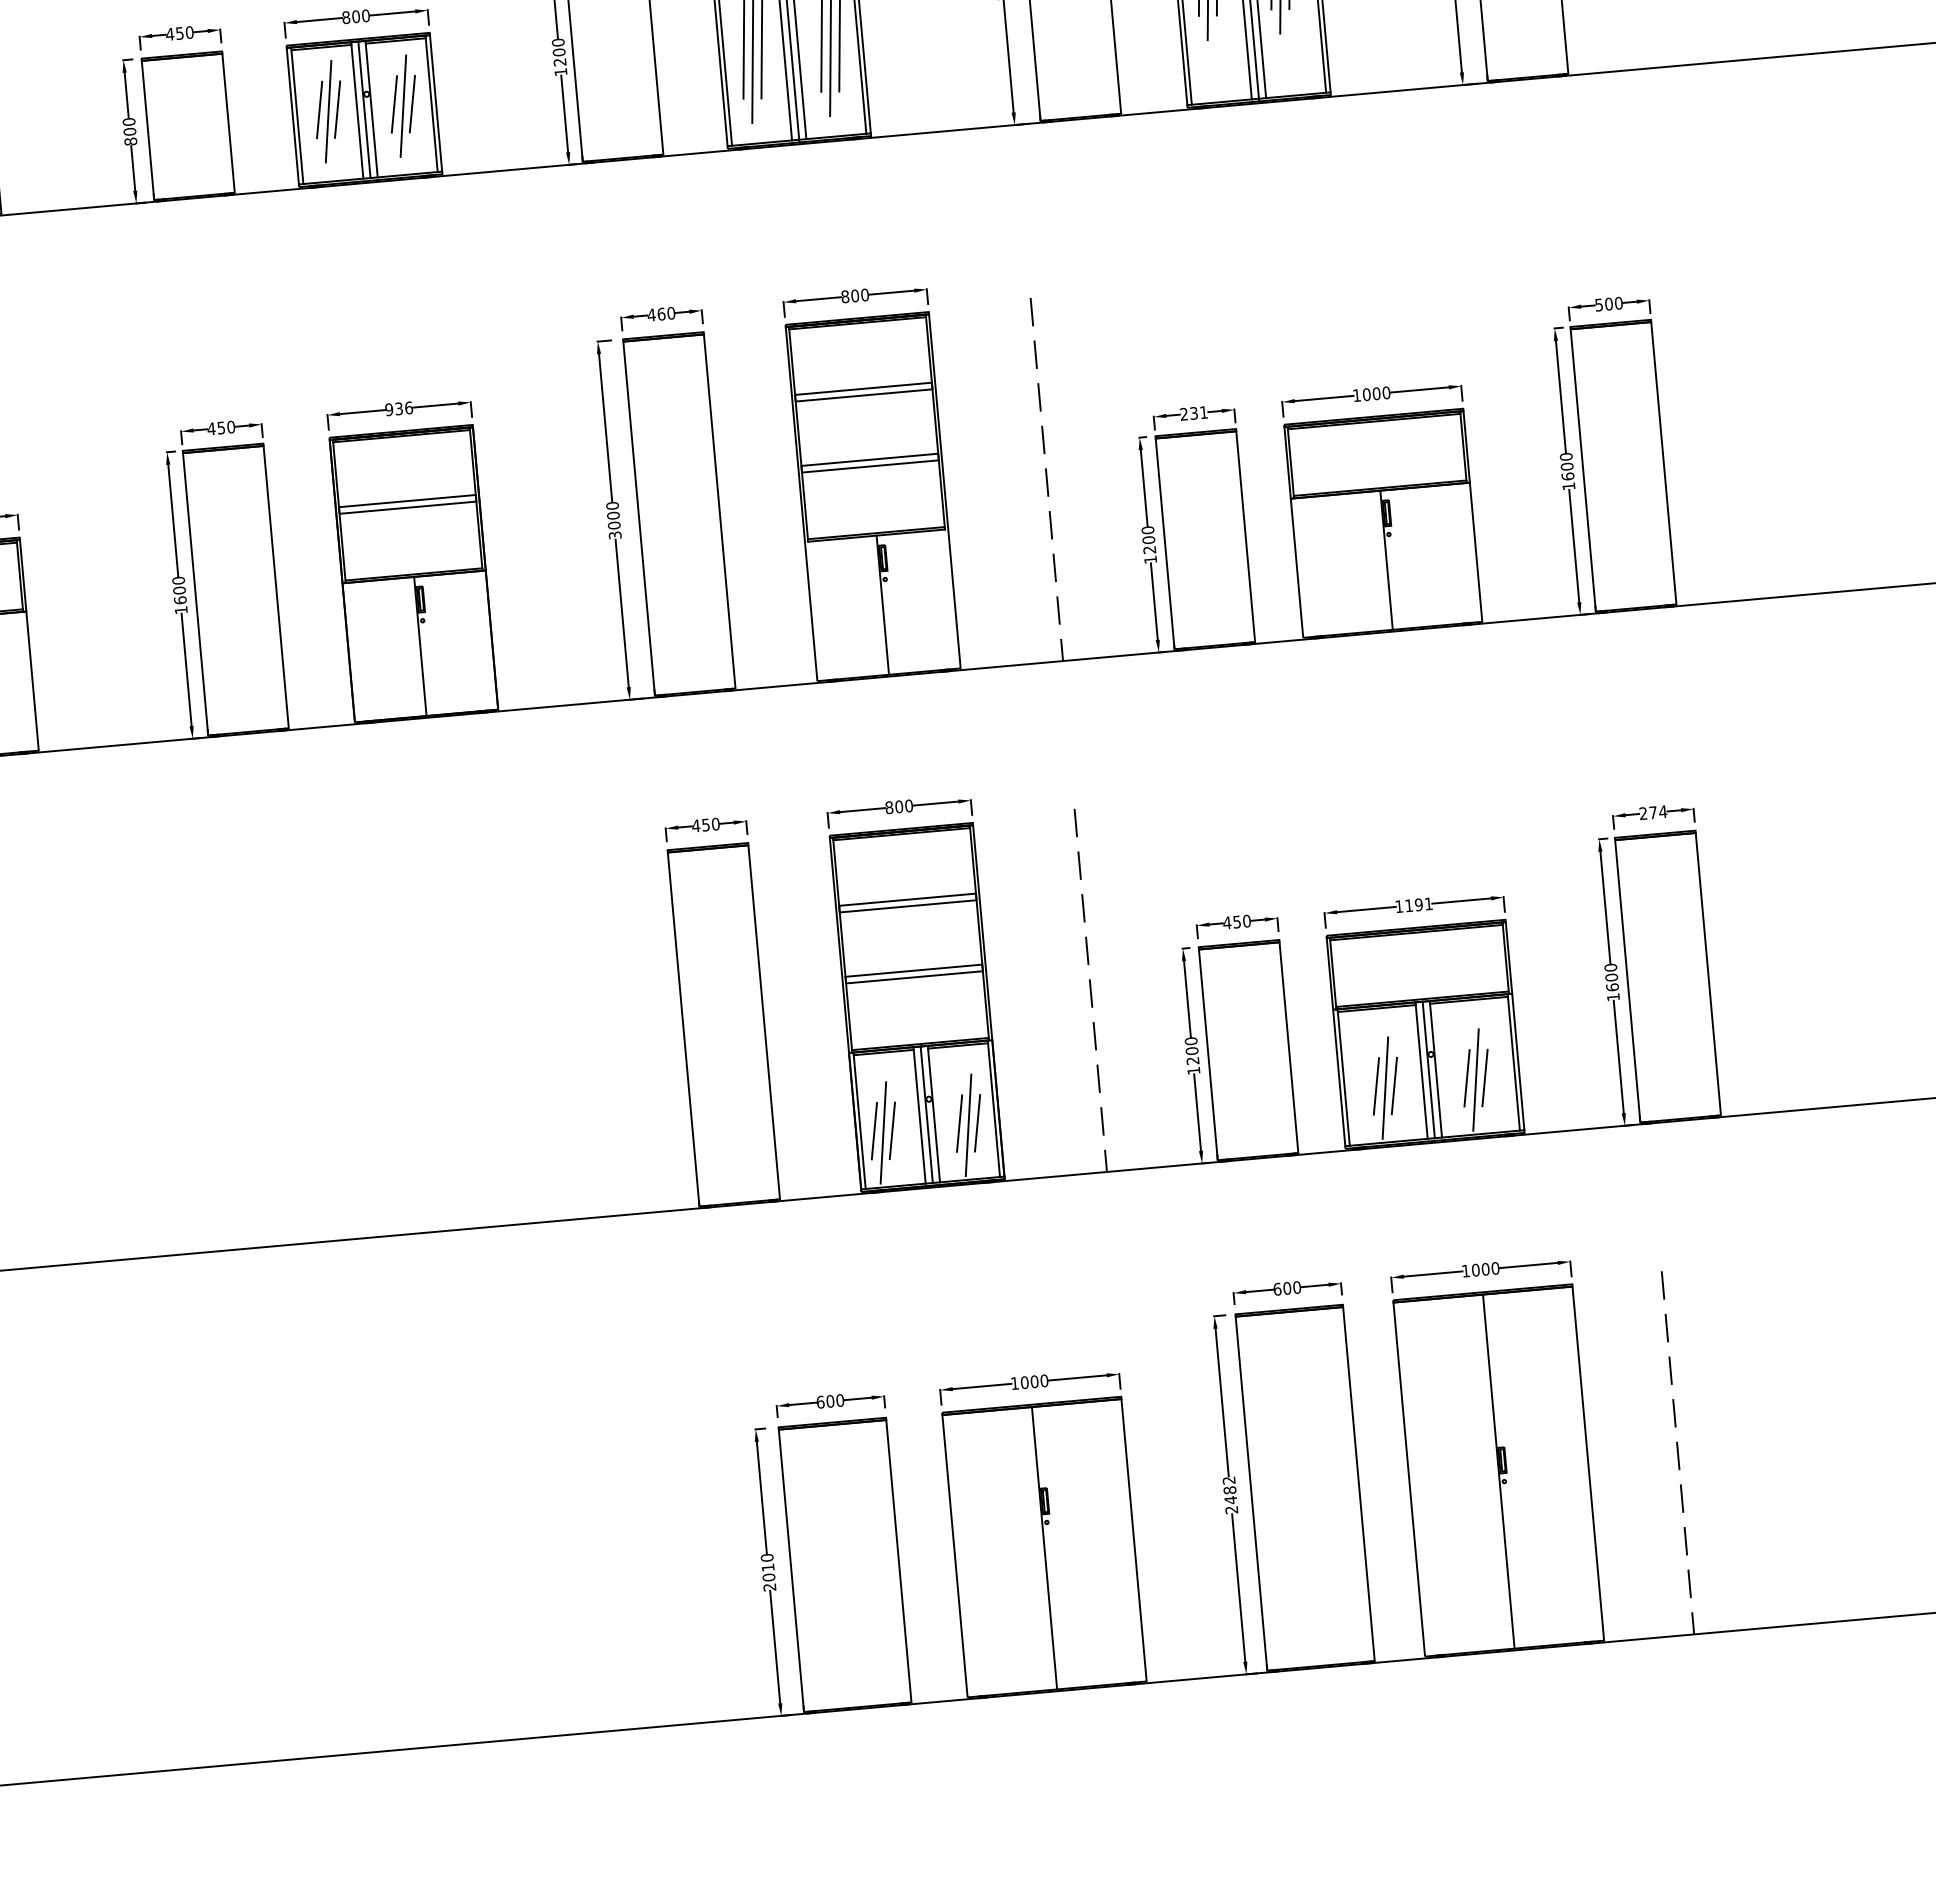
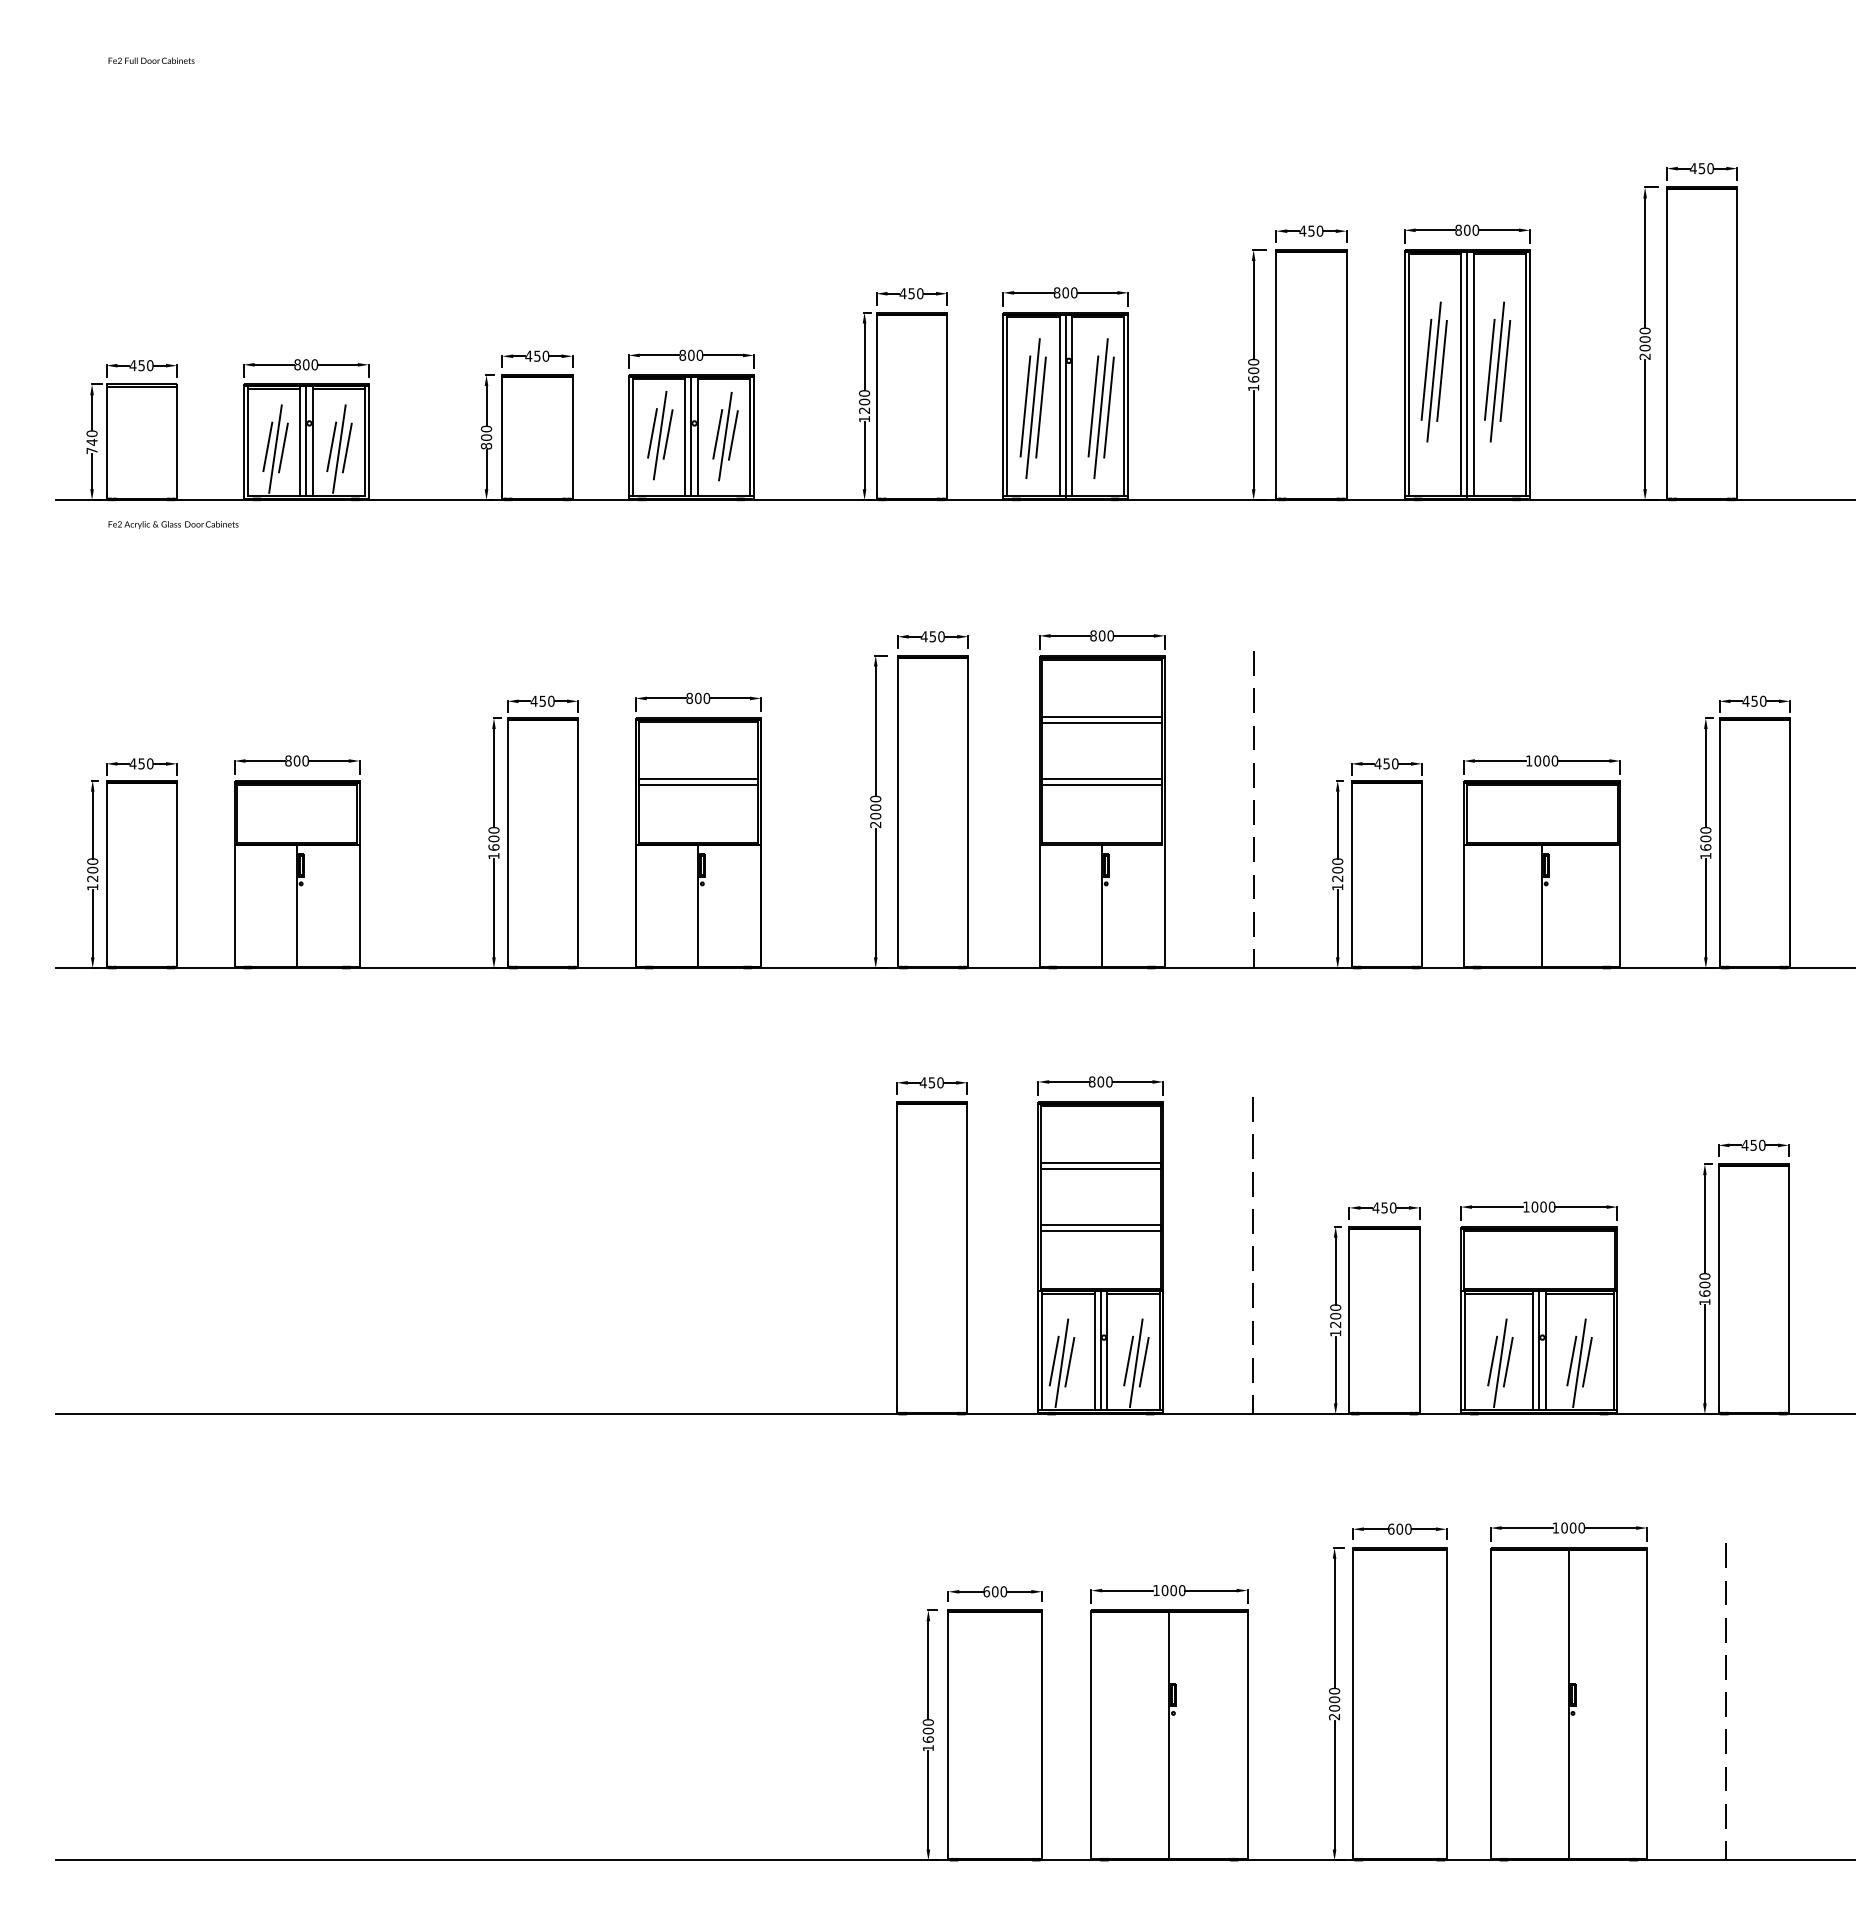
text: (1603, 303) -> (1749, 700), 500 -> 450
text: (660, 313) -> (932, 636), 460 -> 450
text: (399, 407) -> (698, 697), 936 -> 800
text: (1193, 412) -> (1386, 763), 231 -> 450
text: (616, 534) -> (876, 824), 3000 -> 2000
text: (1652, 811) -> (1753, 1144), 274 -> 450
text: (1418, 904) -> (1543, 1206), 1191 -> 1000
text: (1229, 1490) -> (1334, 1699), 2482 -> 2000
text: (767, 1577) -> (927, 1739), 2010 -> 1600

